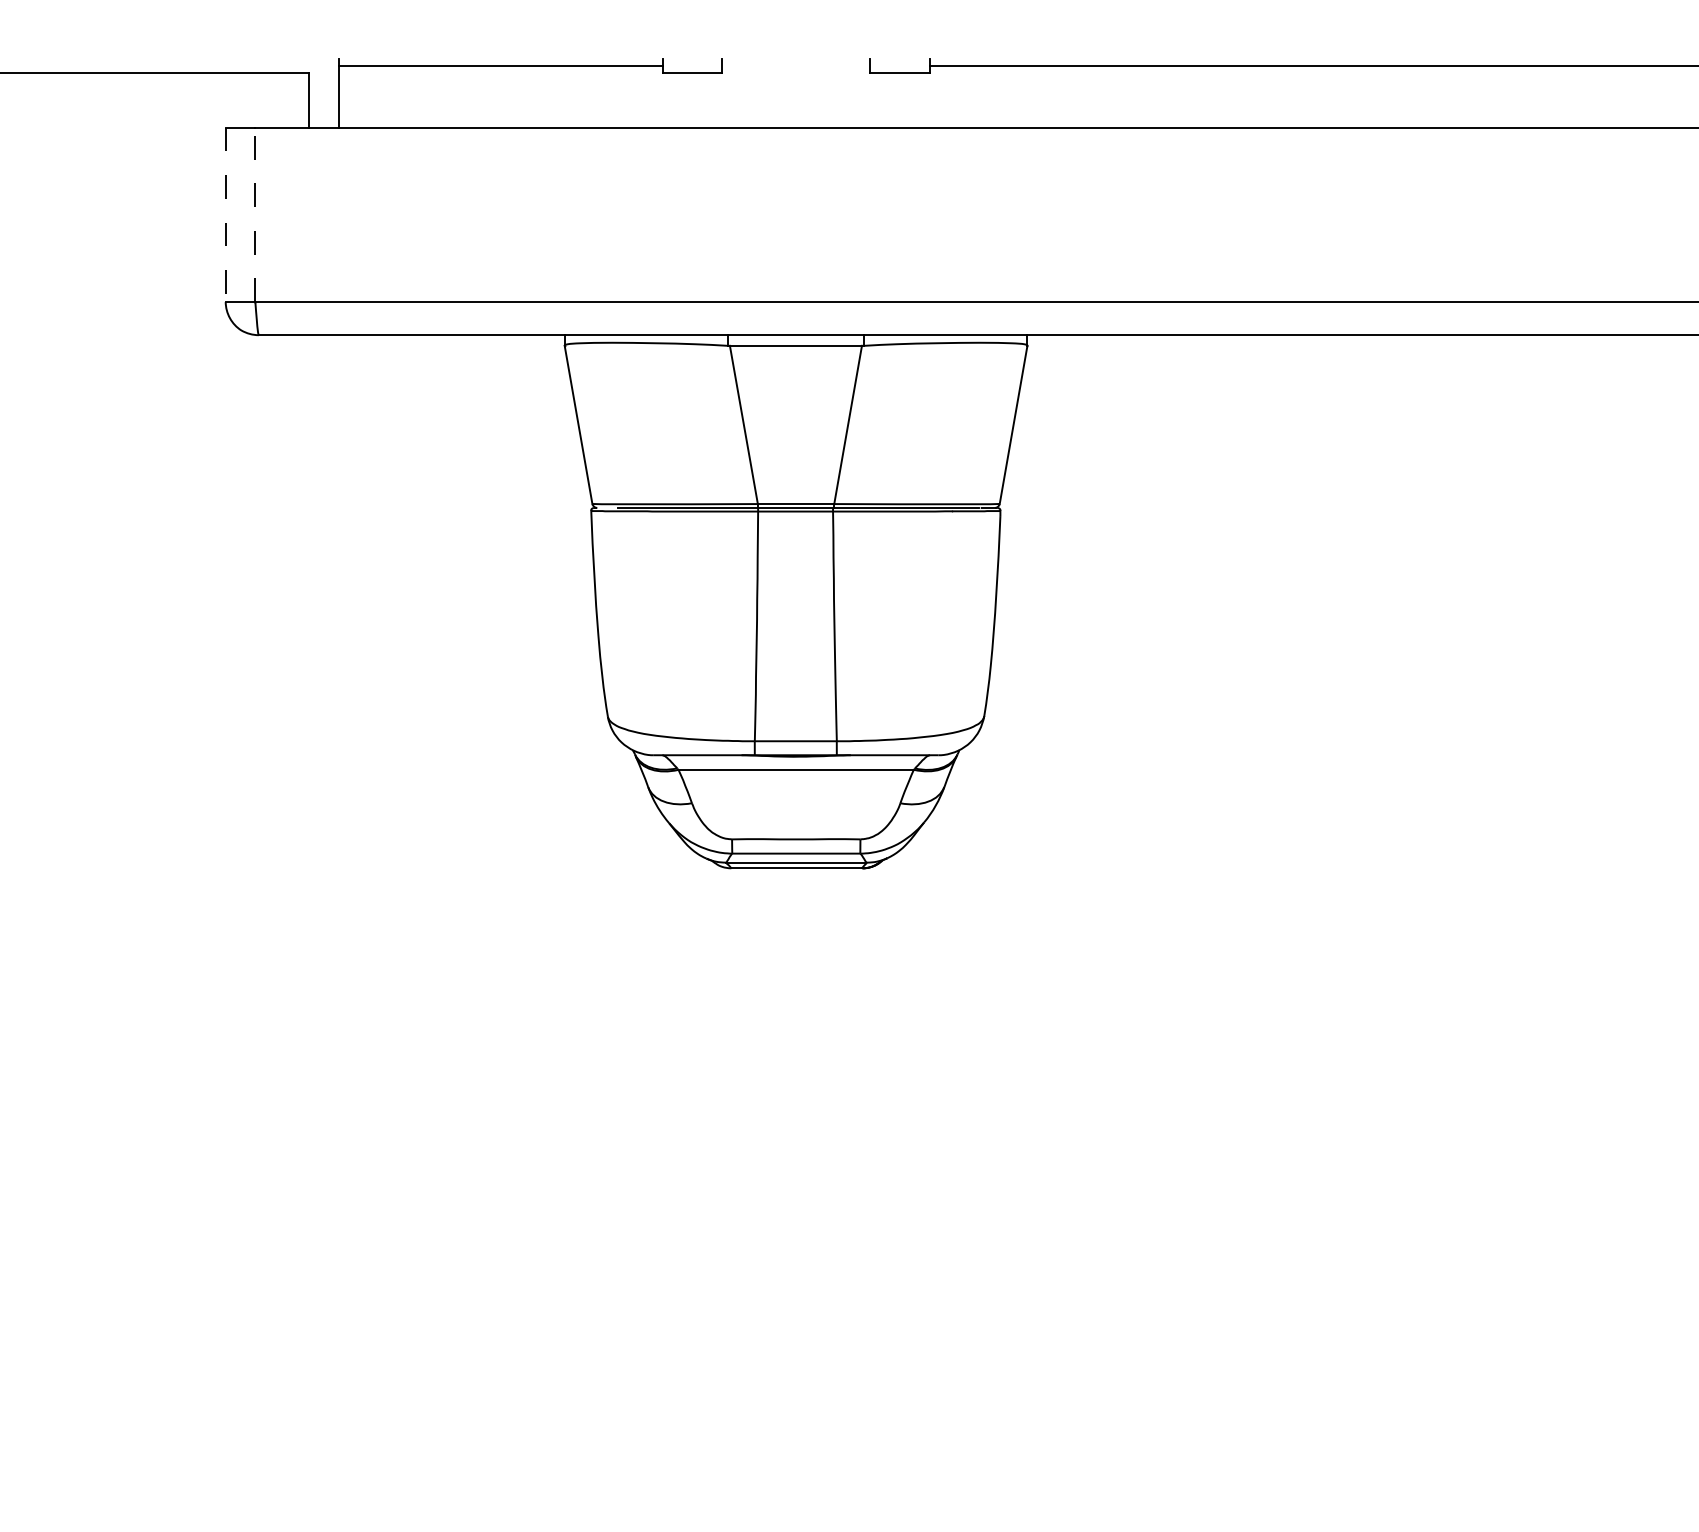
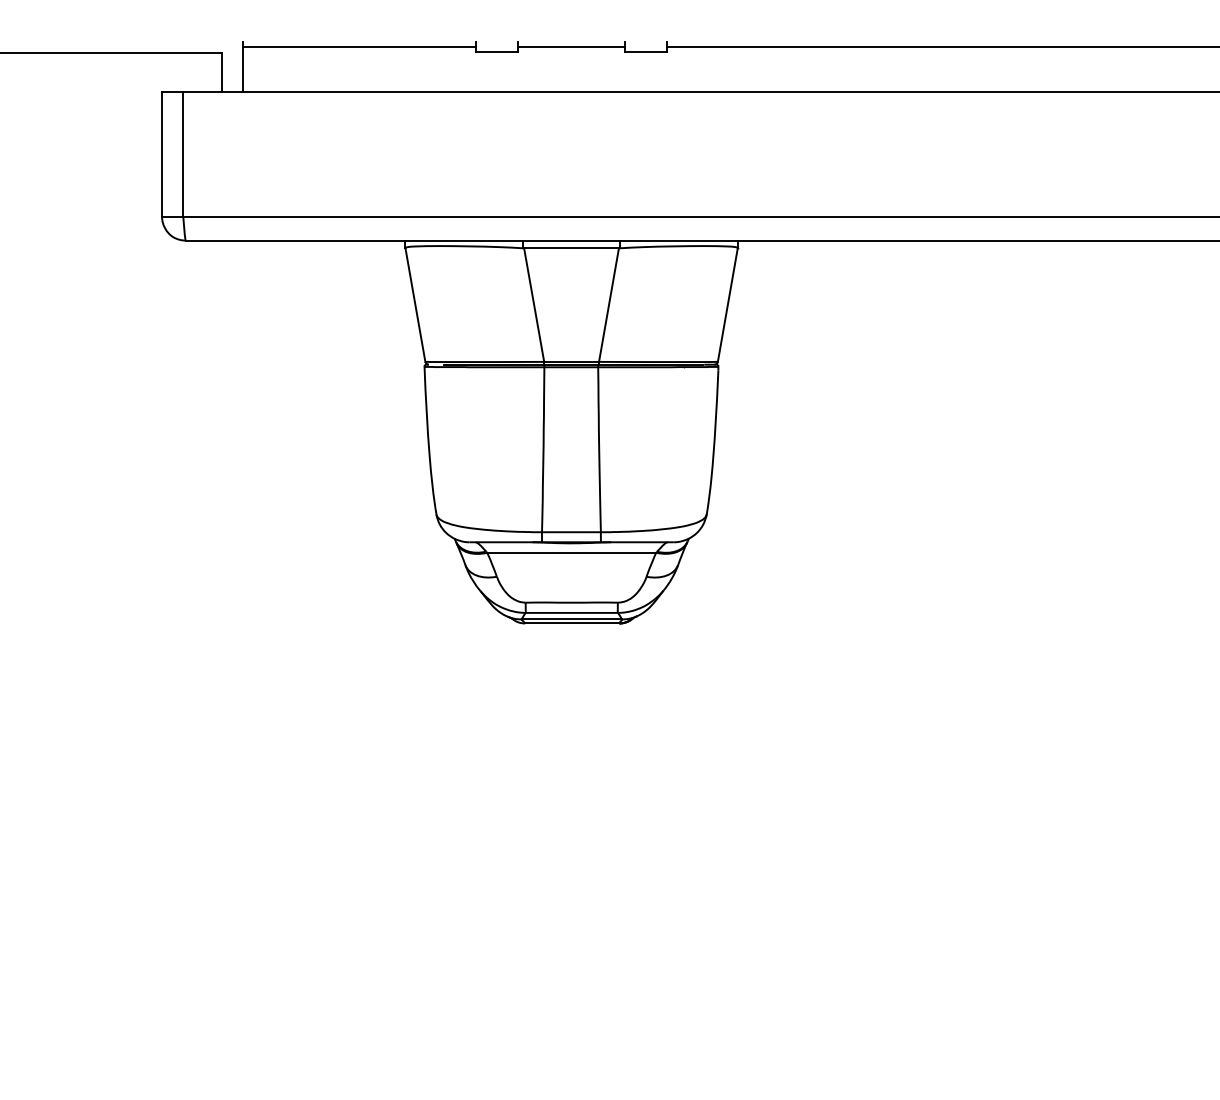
line: (795, 66) -> (571, 47), added
line: (226, 215) -> (162, 154), dashed -> solid
line: (255, 215) -> (183, 154), dashed -> solid

